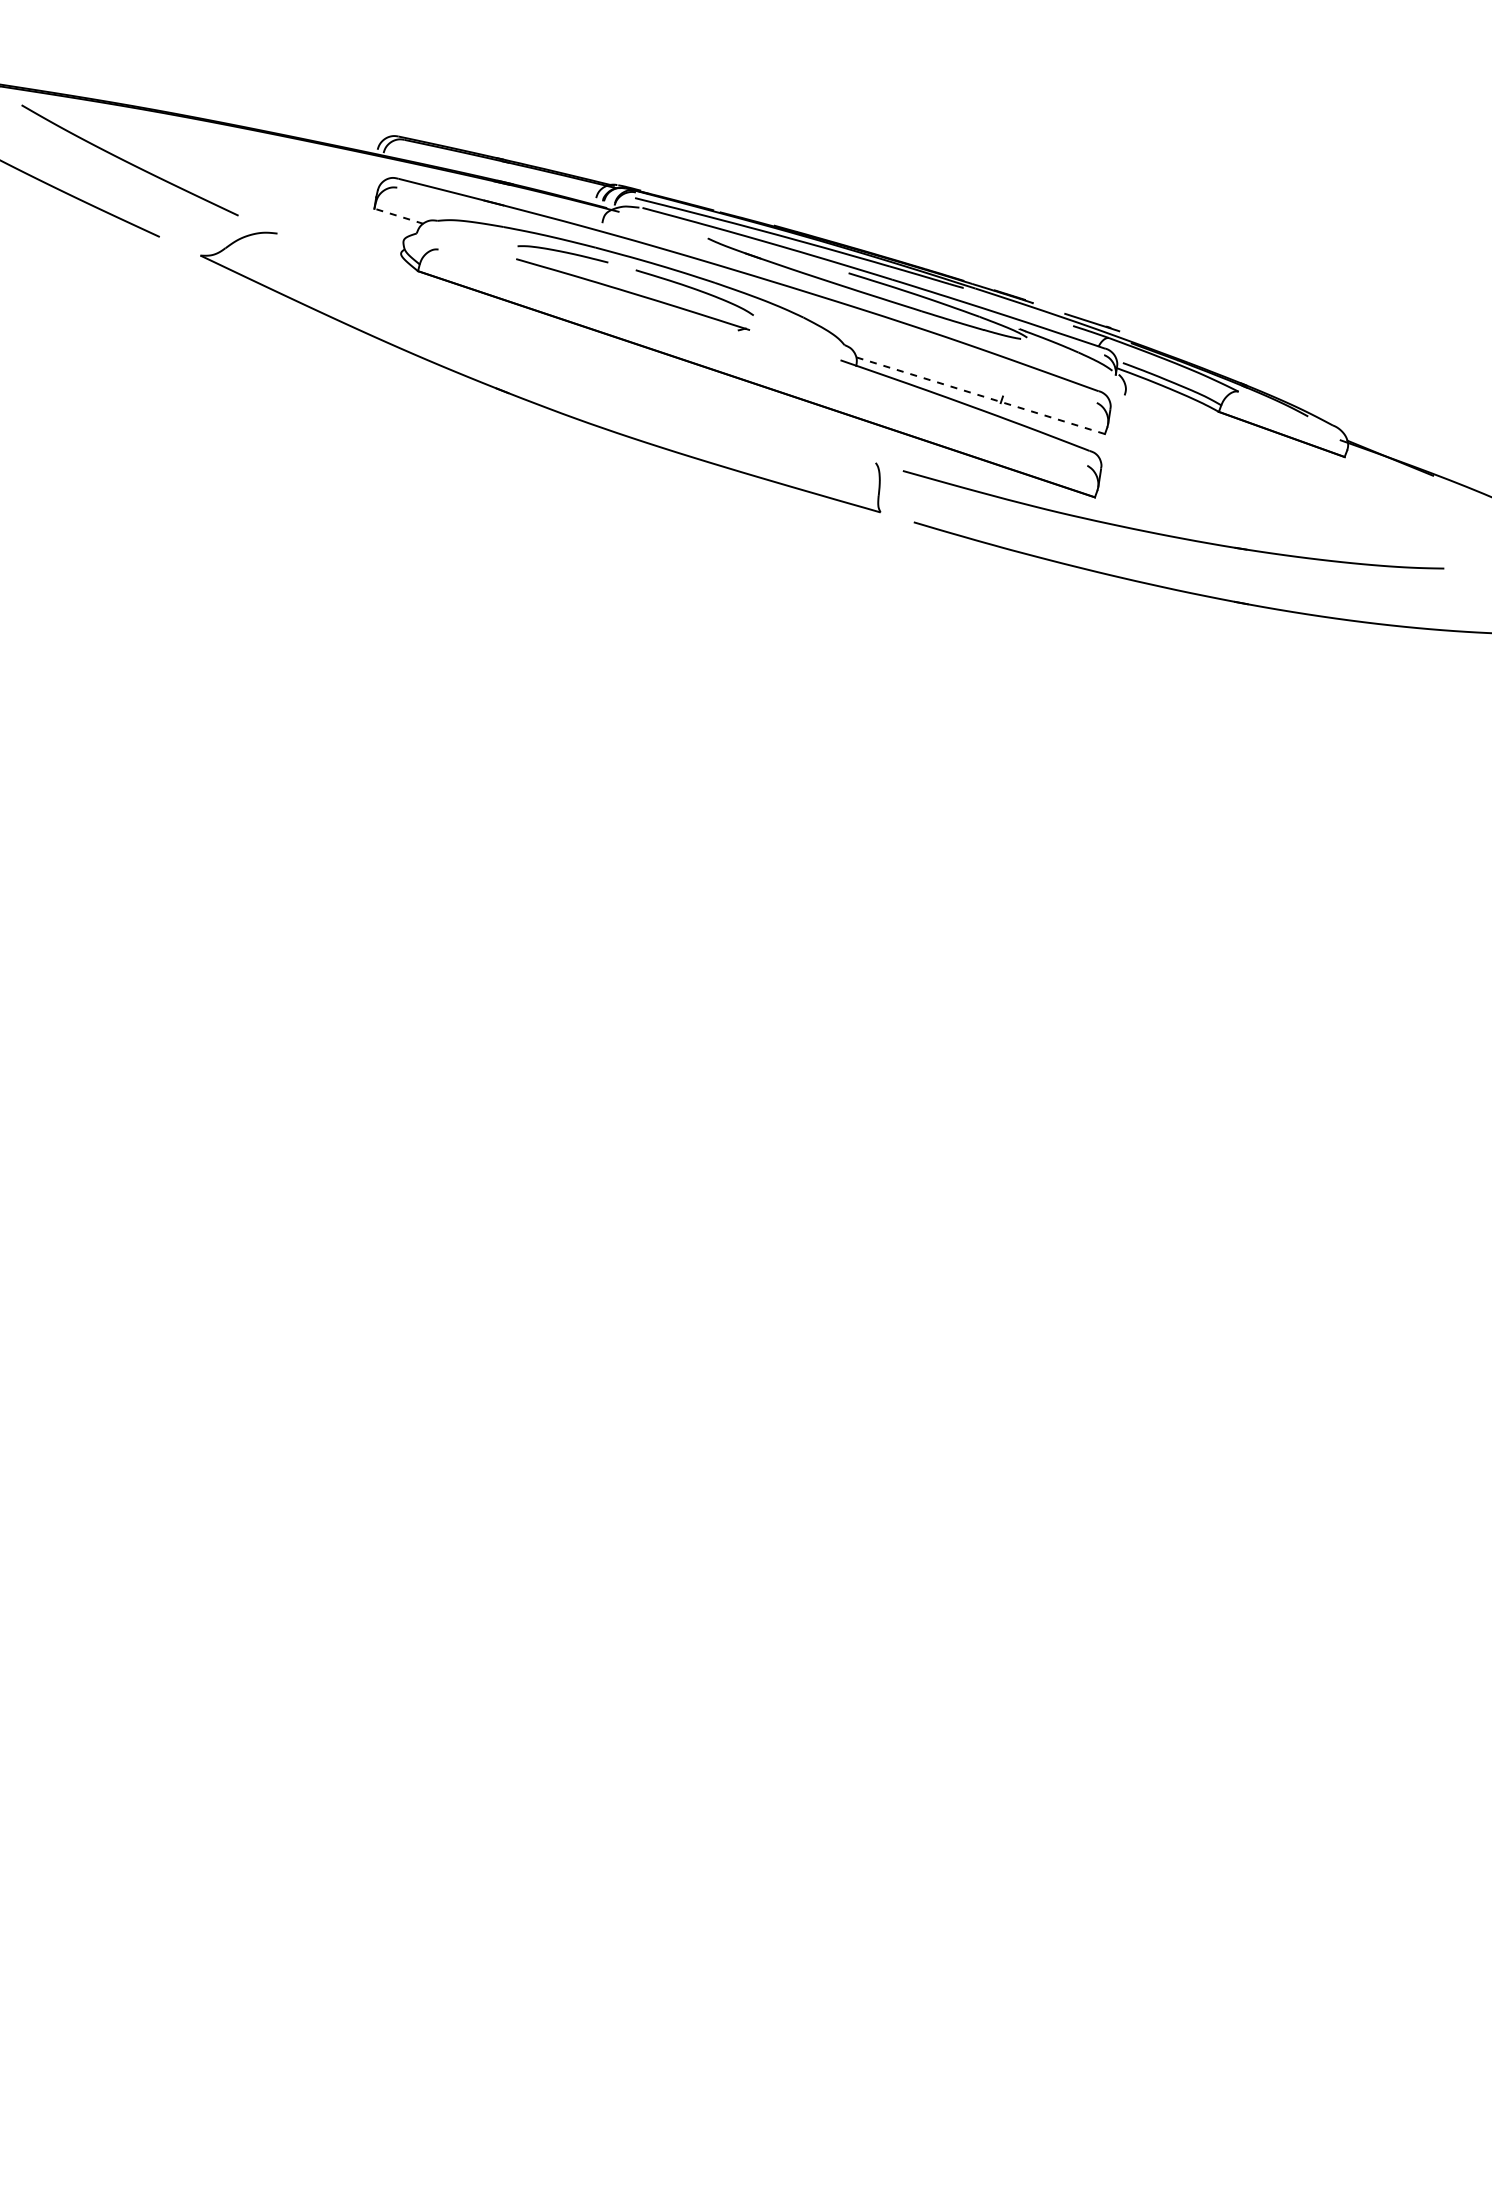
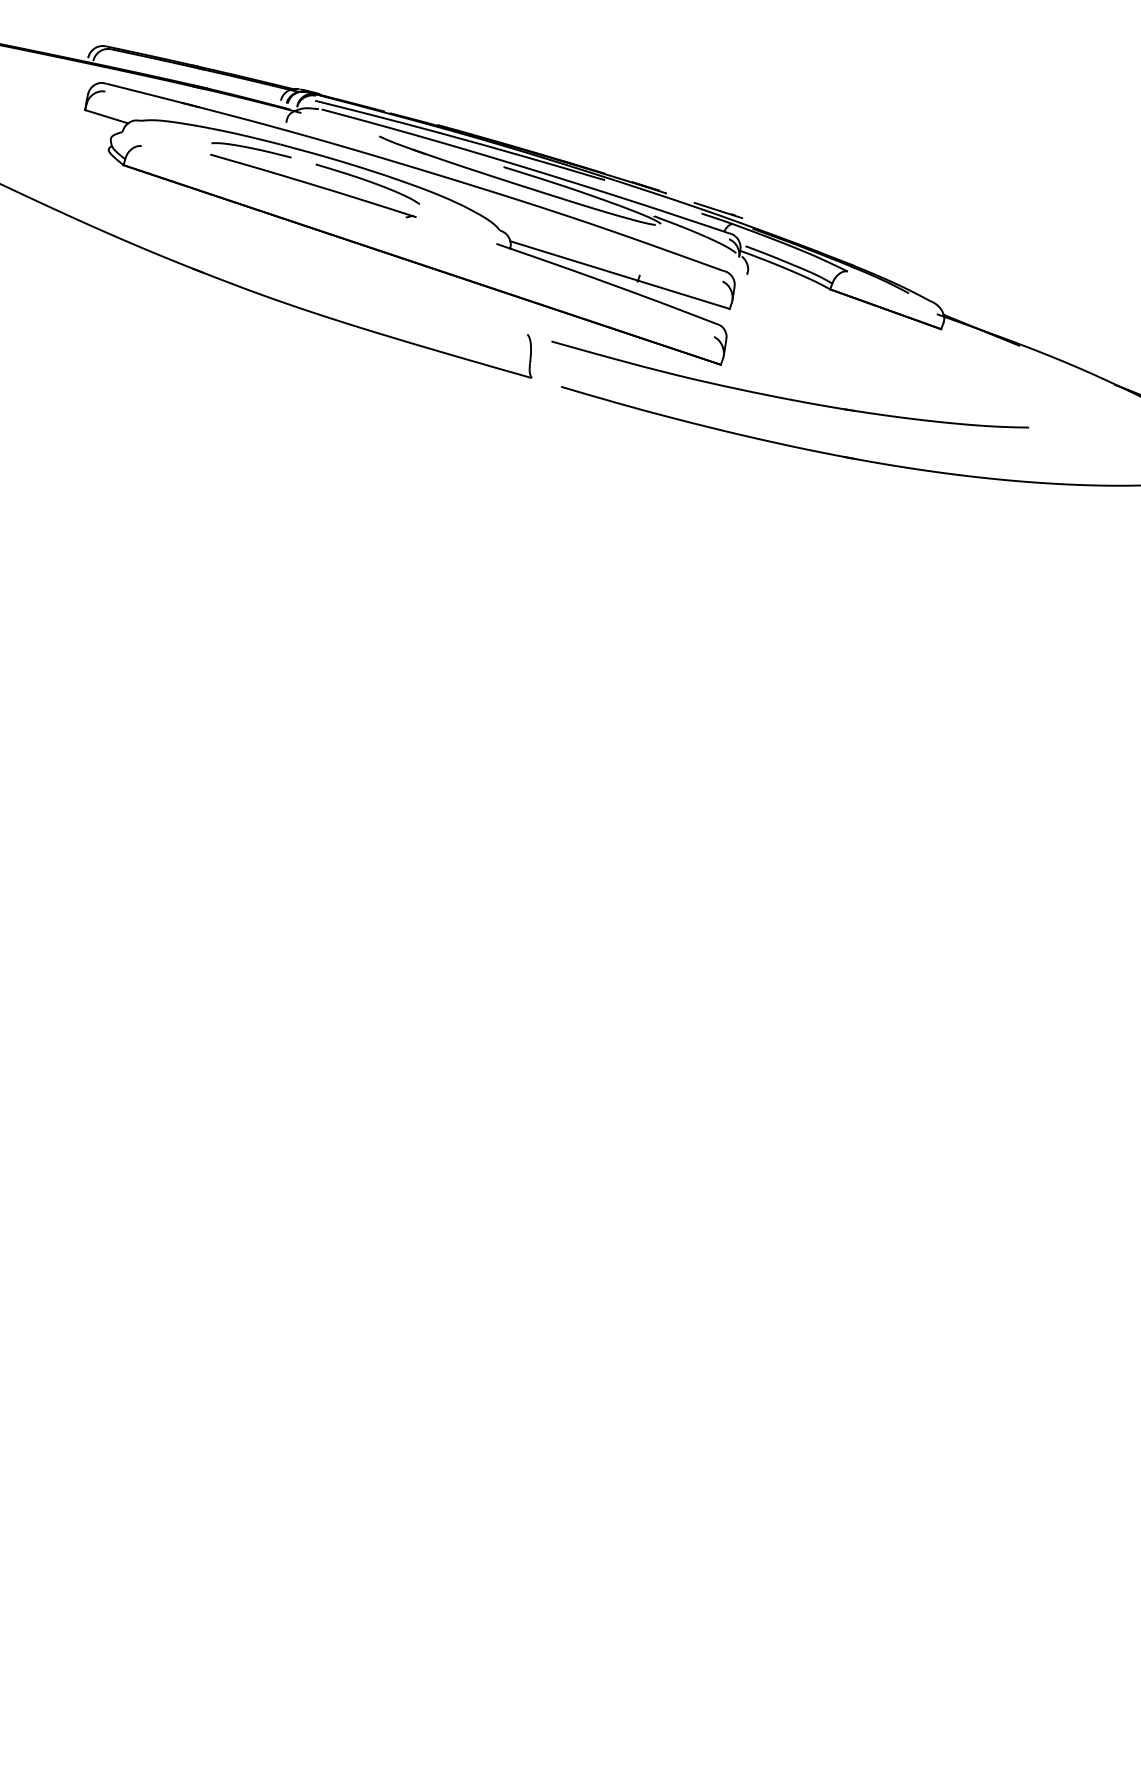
line: (398, 216) -> (106, 116), dashed -> solid
line: (980, 395) -> (619, 274), dashed -> solid

